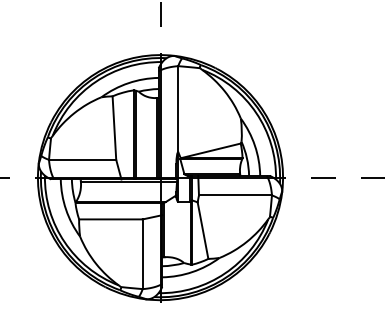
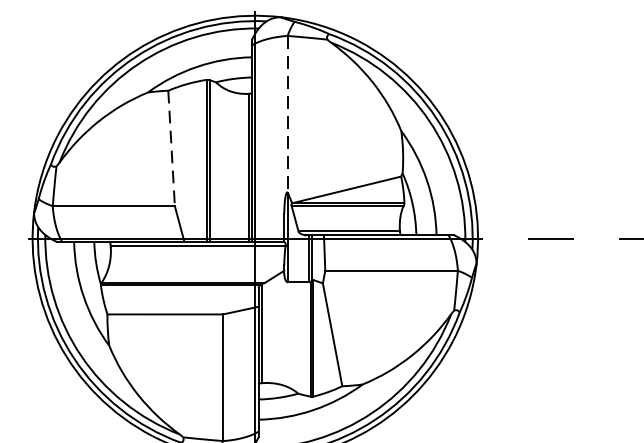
line: (178, 109) -> (288, 114), solid -> dashed
line: (114, 128) -> (171, 149), solid -> dashed

